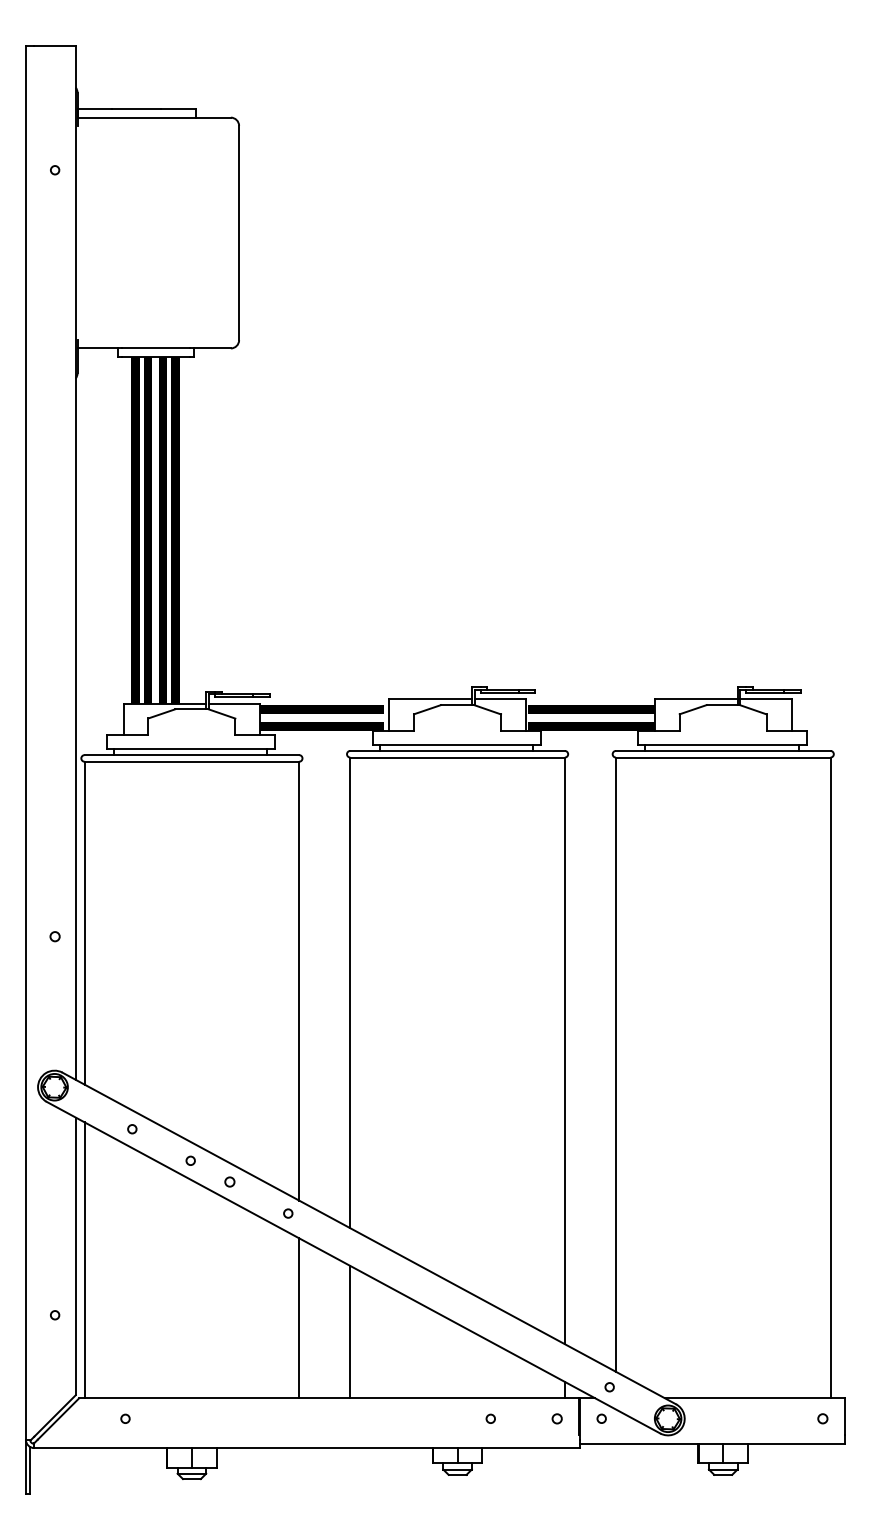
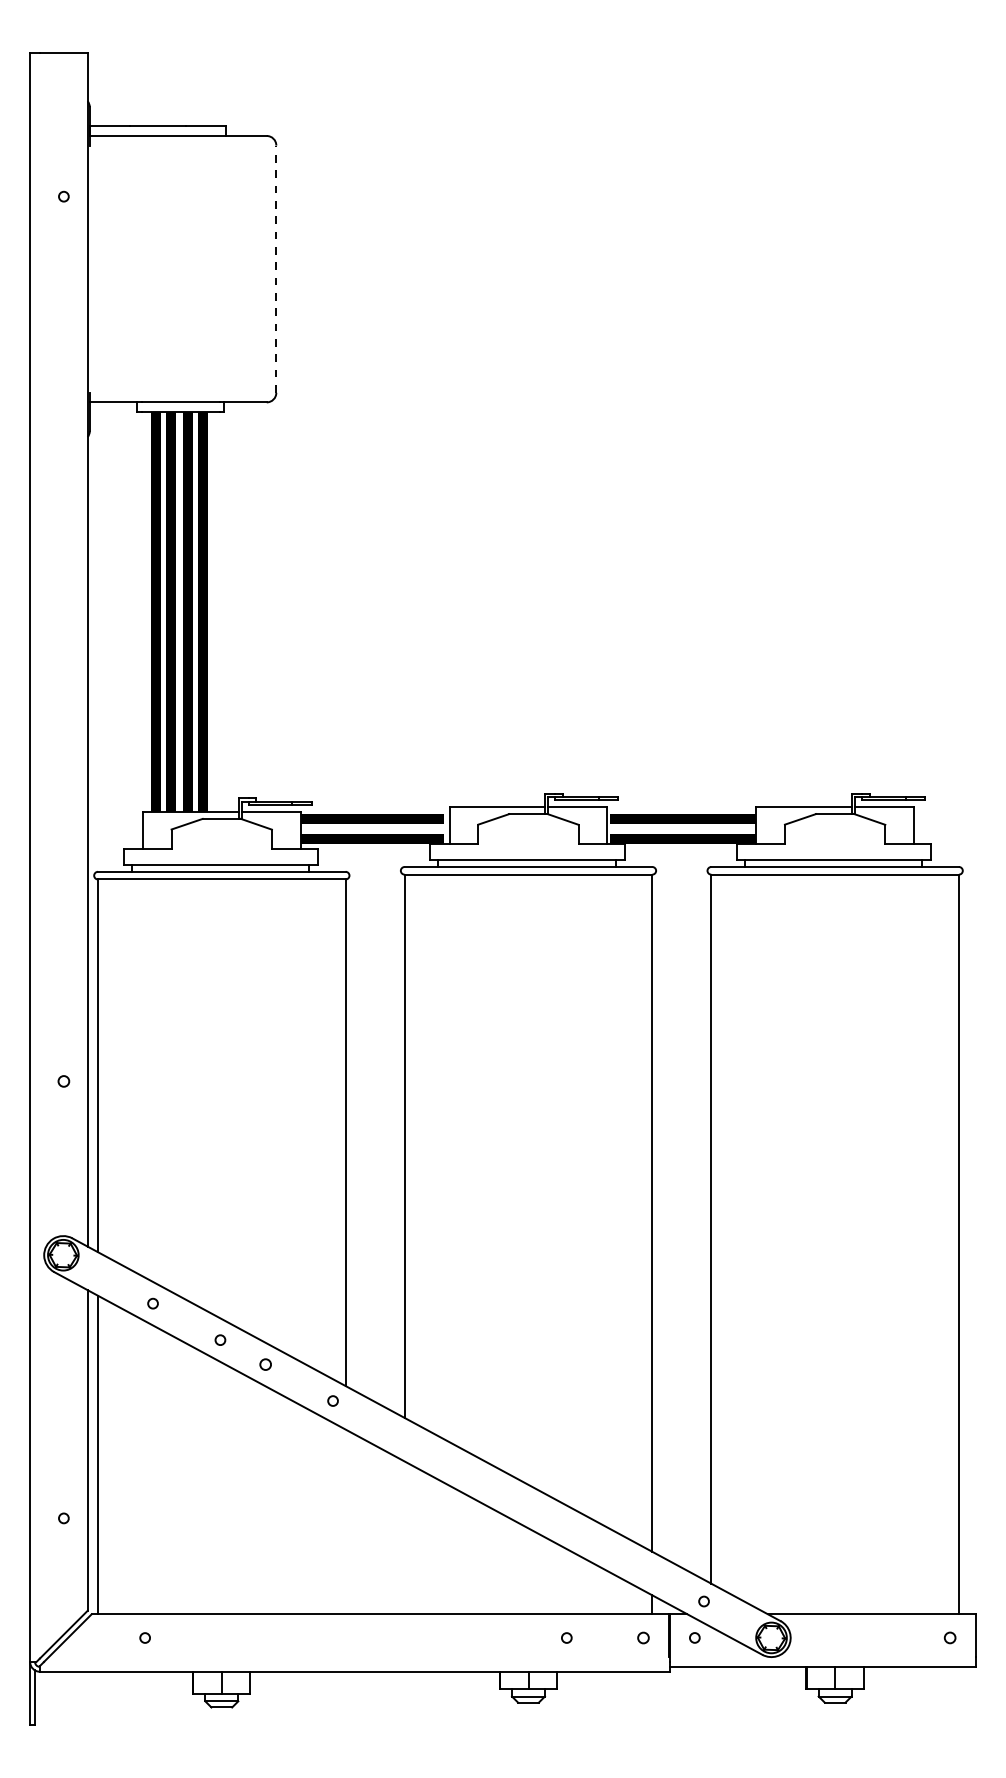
line: (239, 233) -> (276, 269), solid -> dashed
line: (299, 1317) -> (345, 1521), removed
line: (350, 1331) -> (404, 1537), removed

